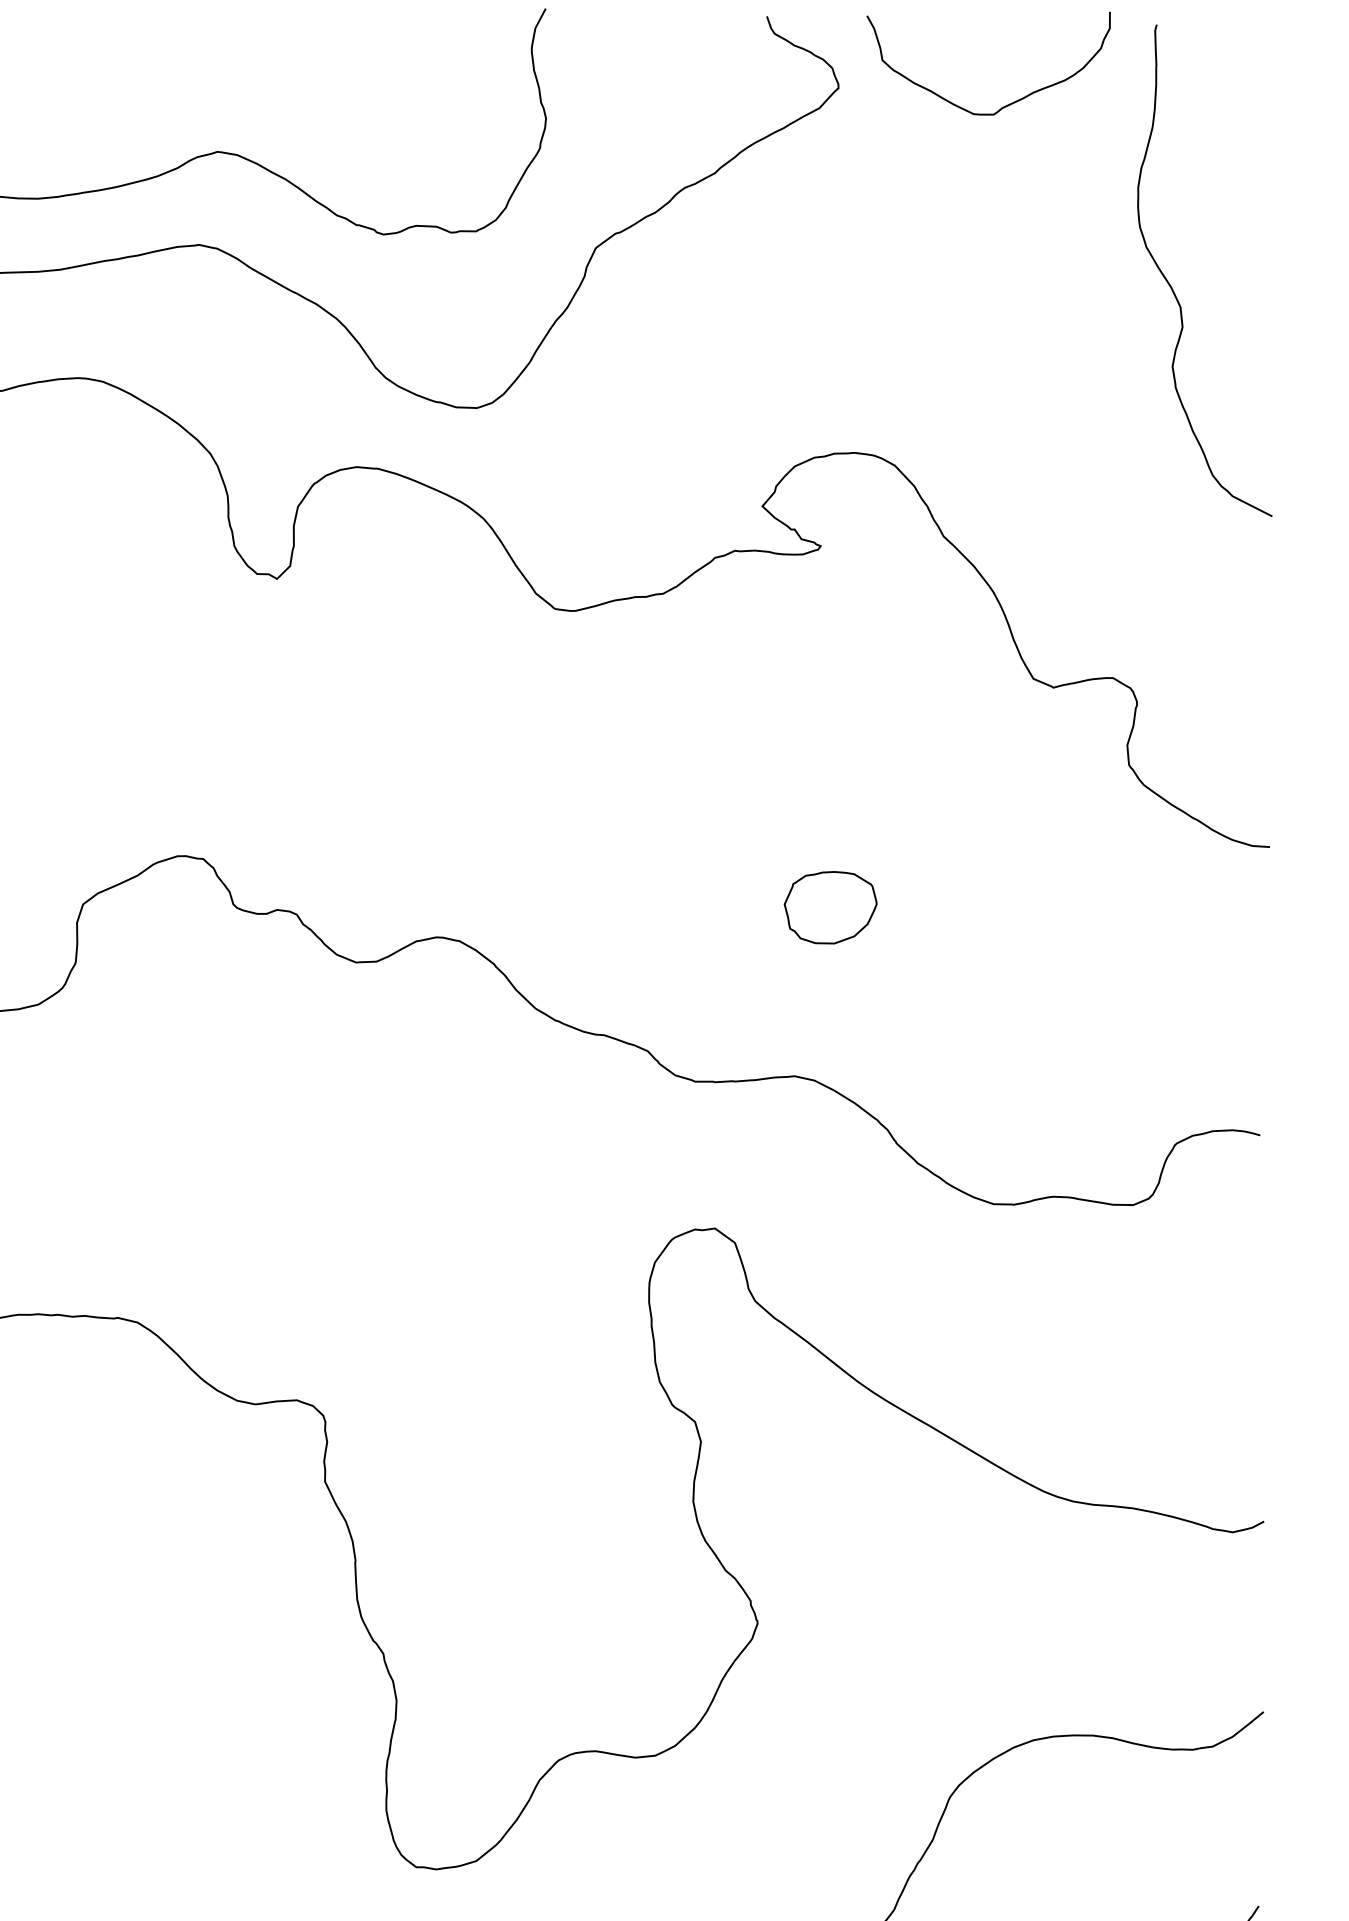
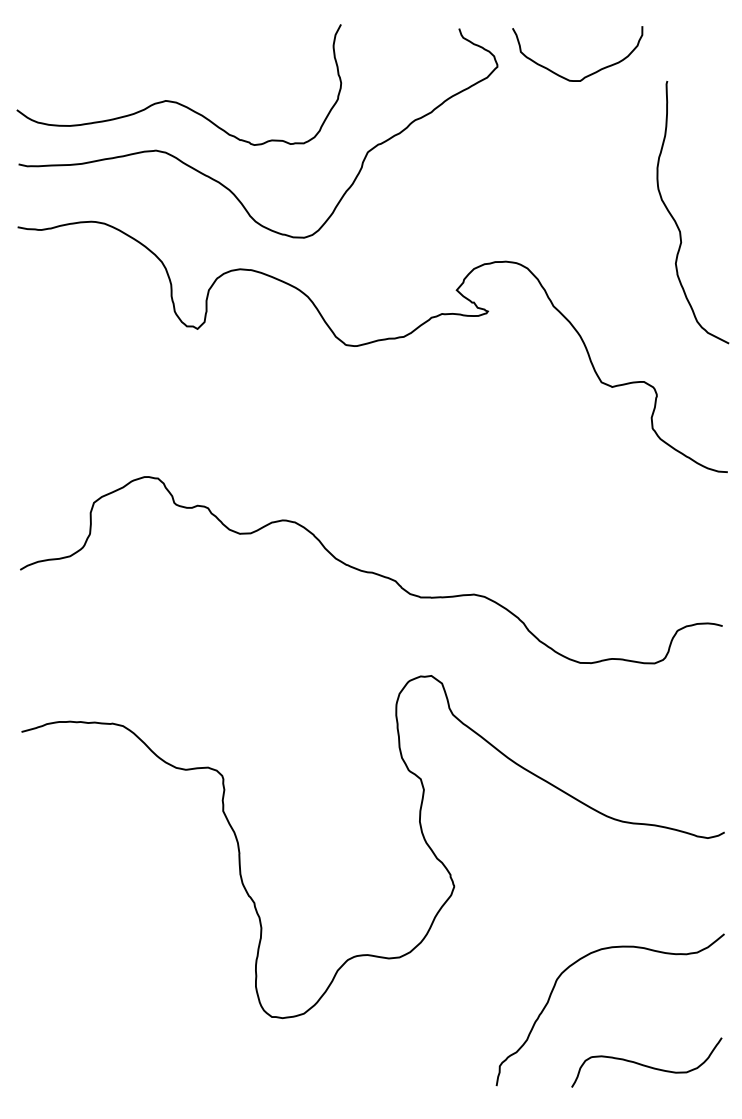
curve: (1173, 287) -> (676, 221), moved
part: (829, 907) -> (492, 504), removed

